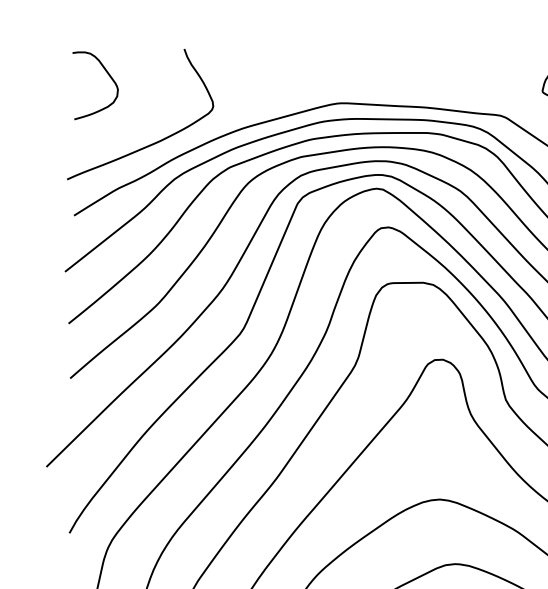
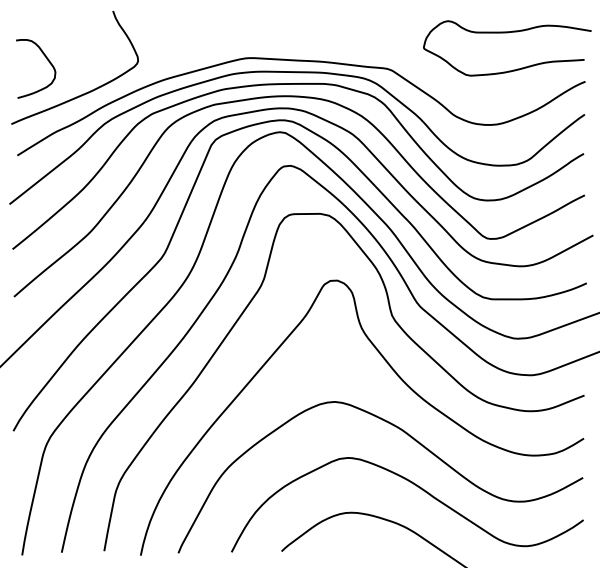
curve: (107, 74) -> (46, 59), moved

